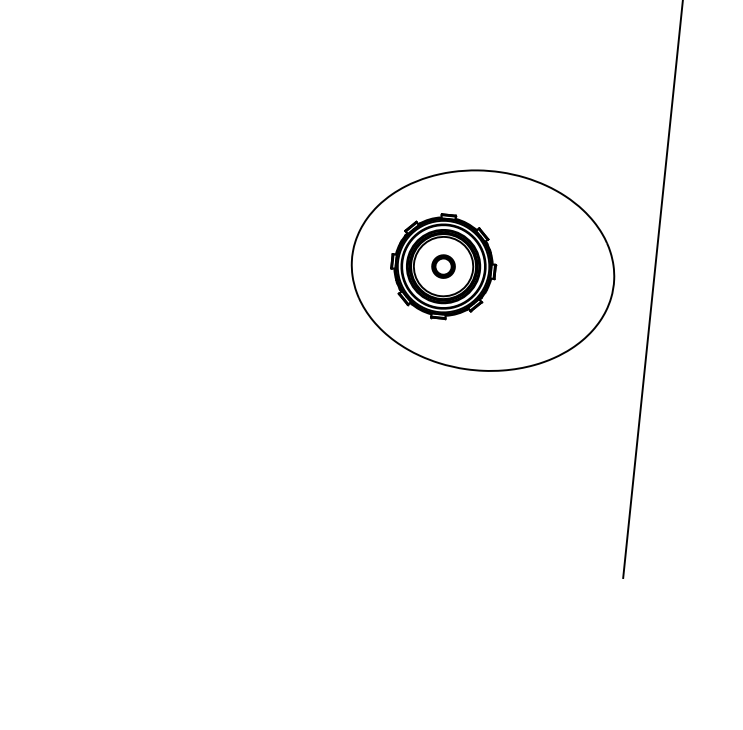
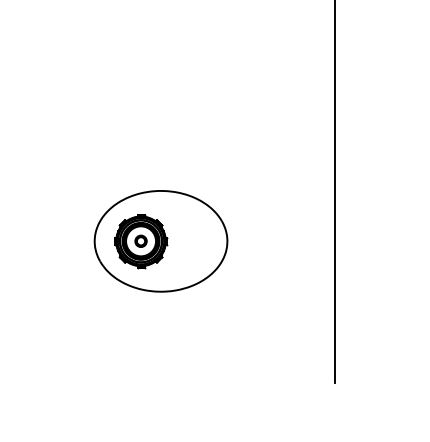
part: (481, 270) -> (160, 241), moved

